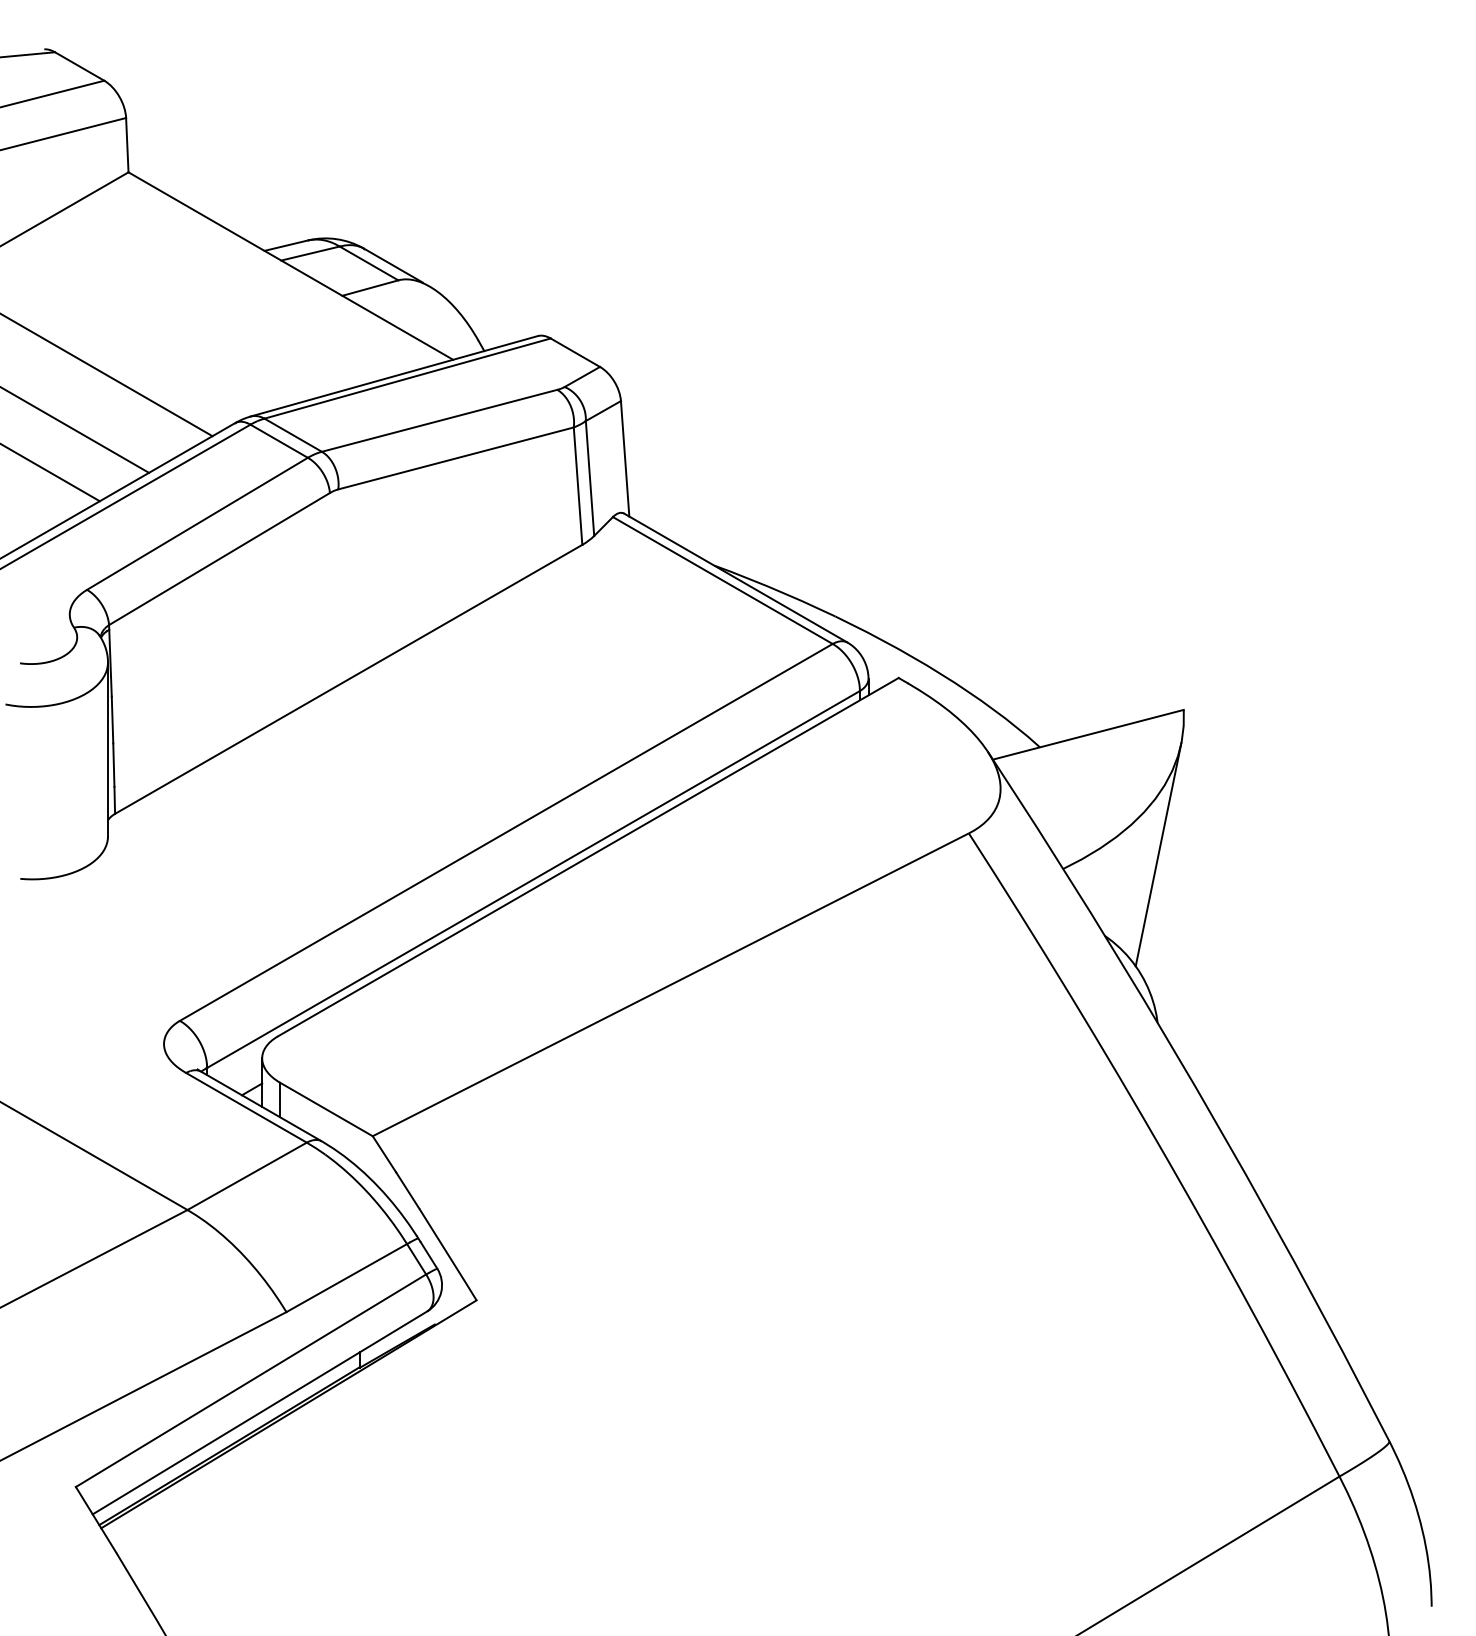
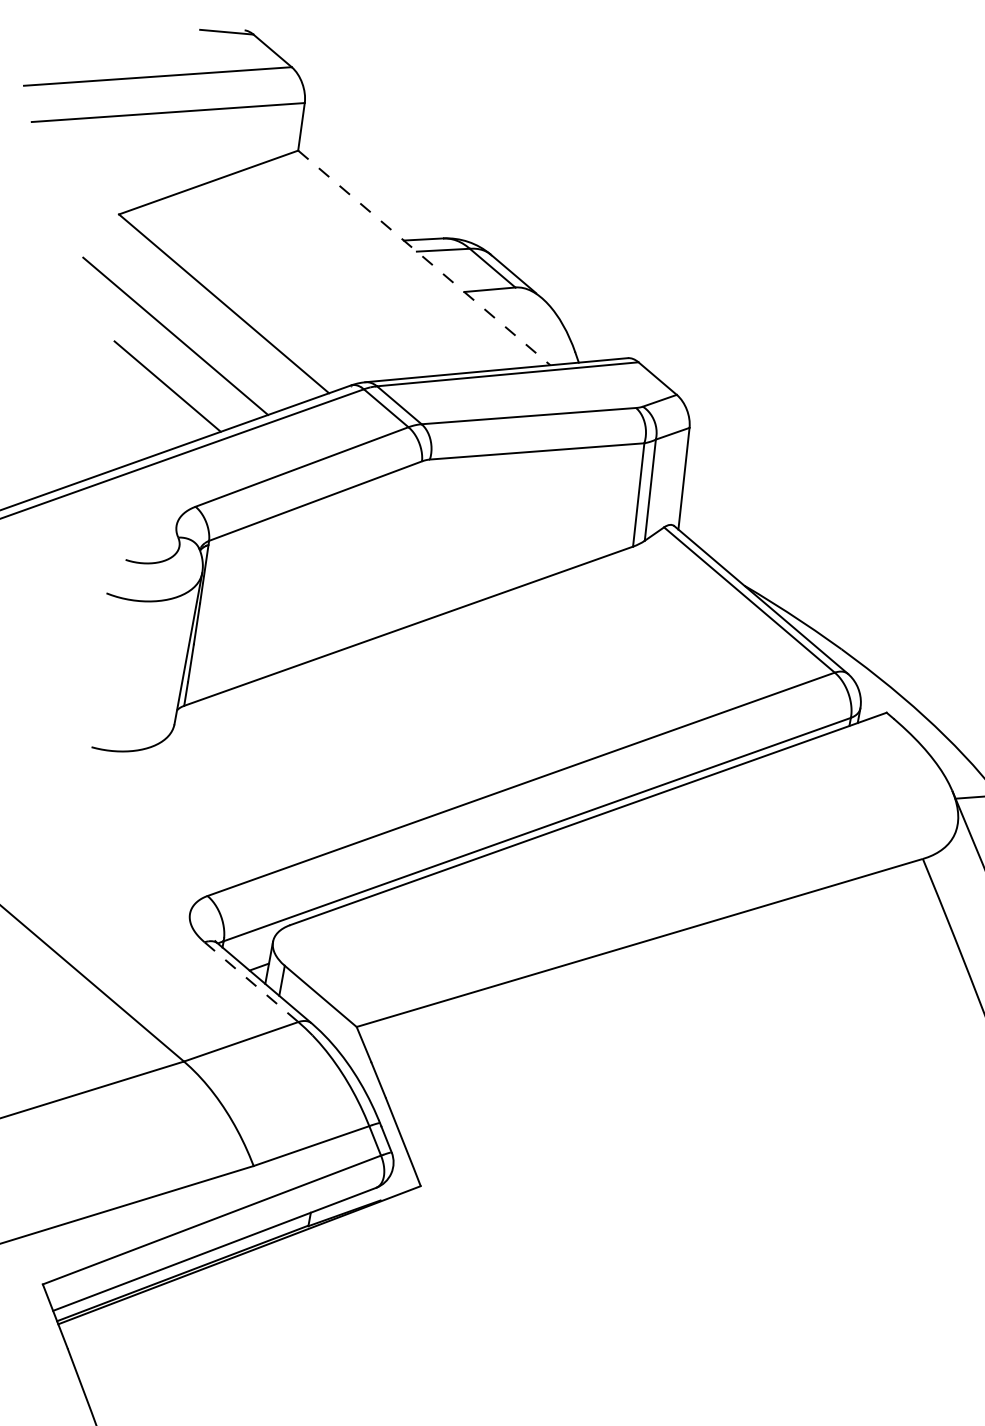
line: (291, 266) -> (424, 258), solid -> dashed
line: (246, 1107) -> (251, 981), solid -> dashed

